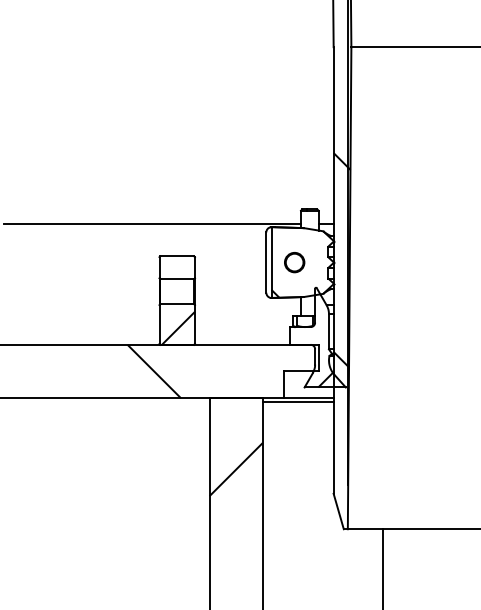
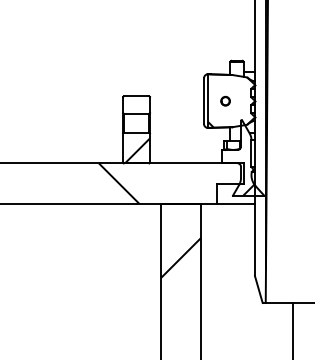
line: (152, 224) -> (117, 72), removed
hatch: (341, 260) -> (260, 99), removed
part: (294, 262) -> (225, 101), size x0.6
line: (297, 401) -> (227, 206), removed

